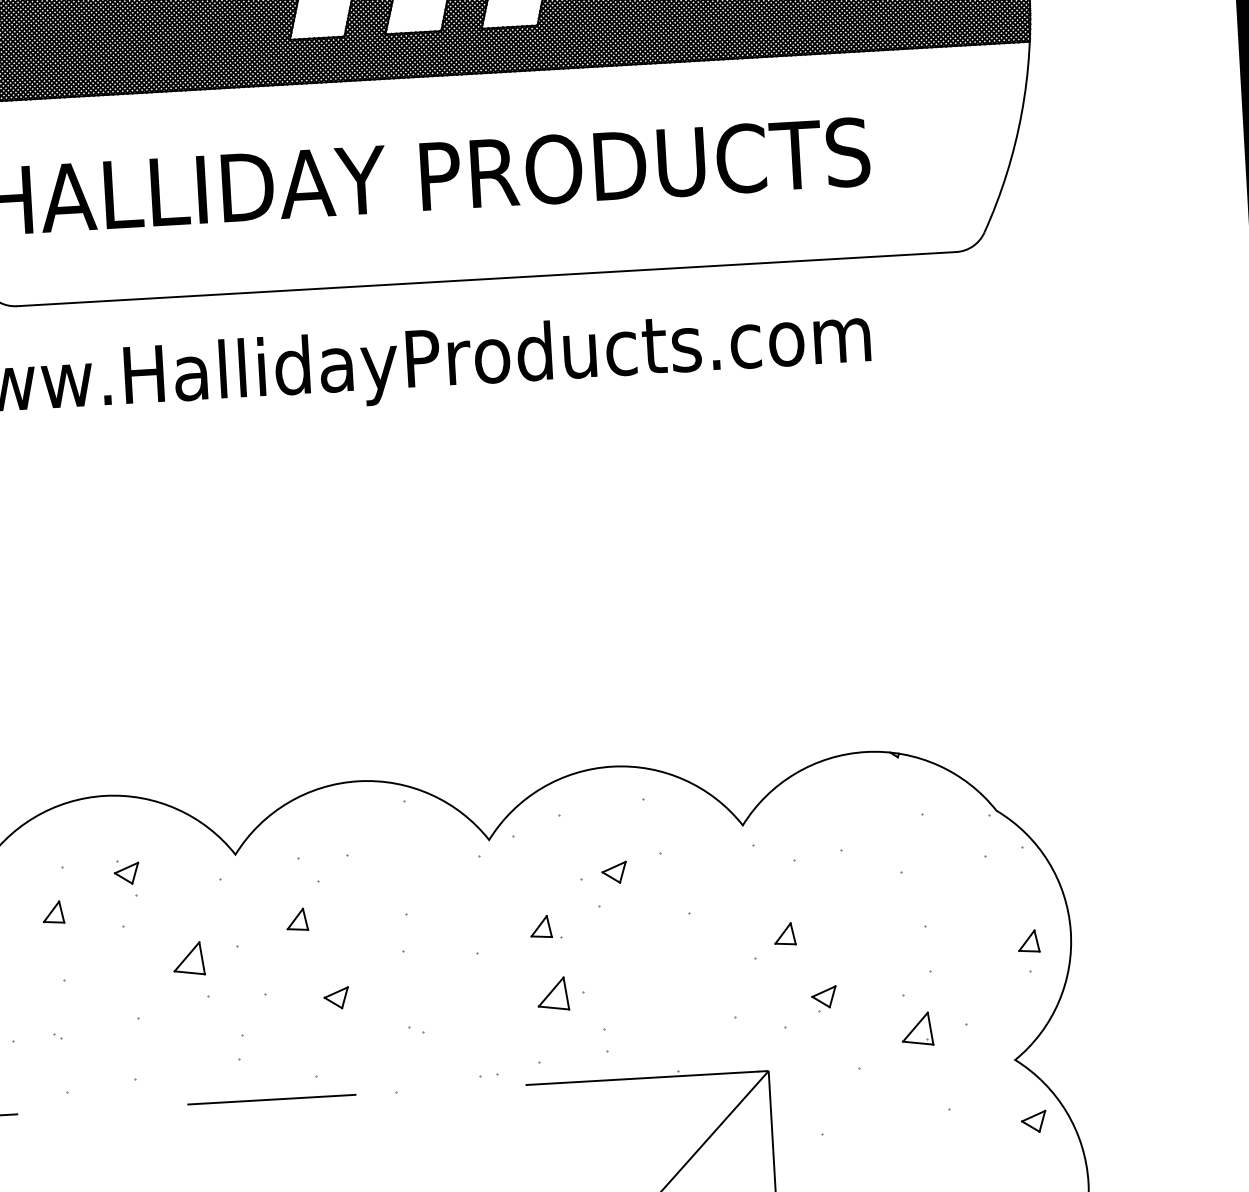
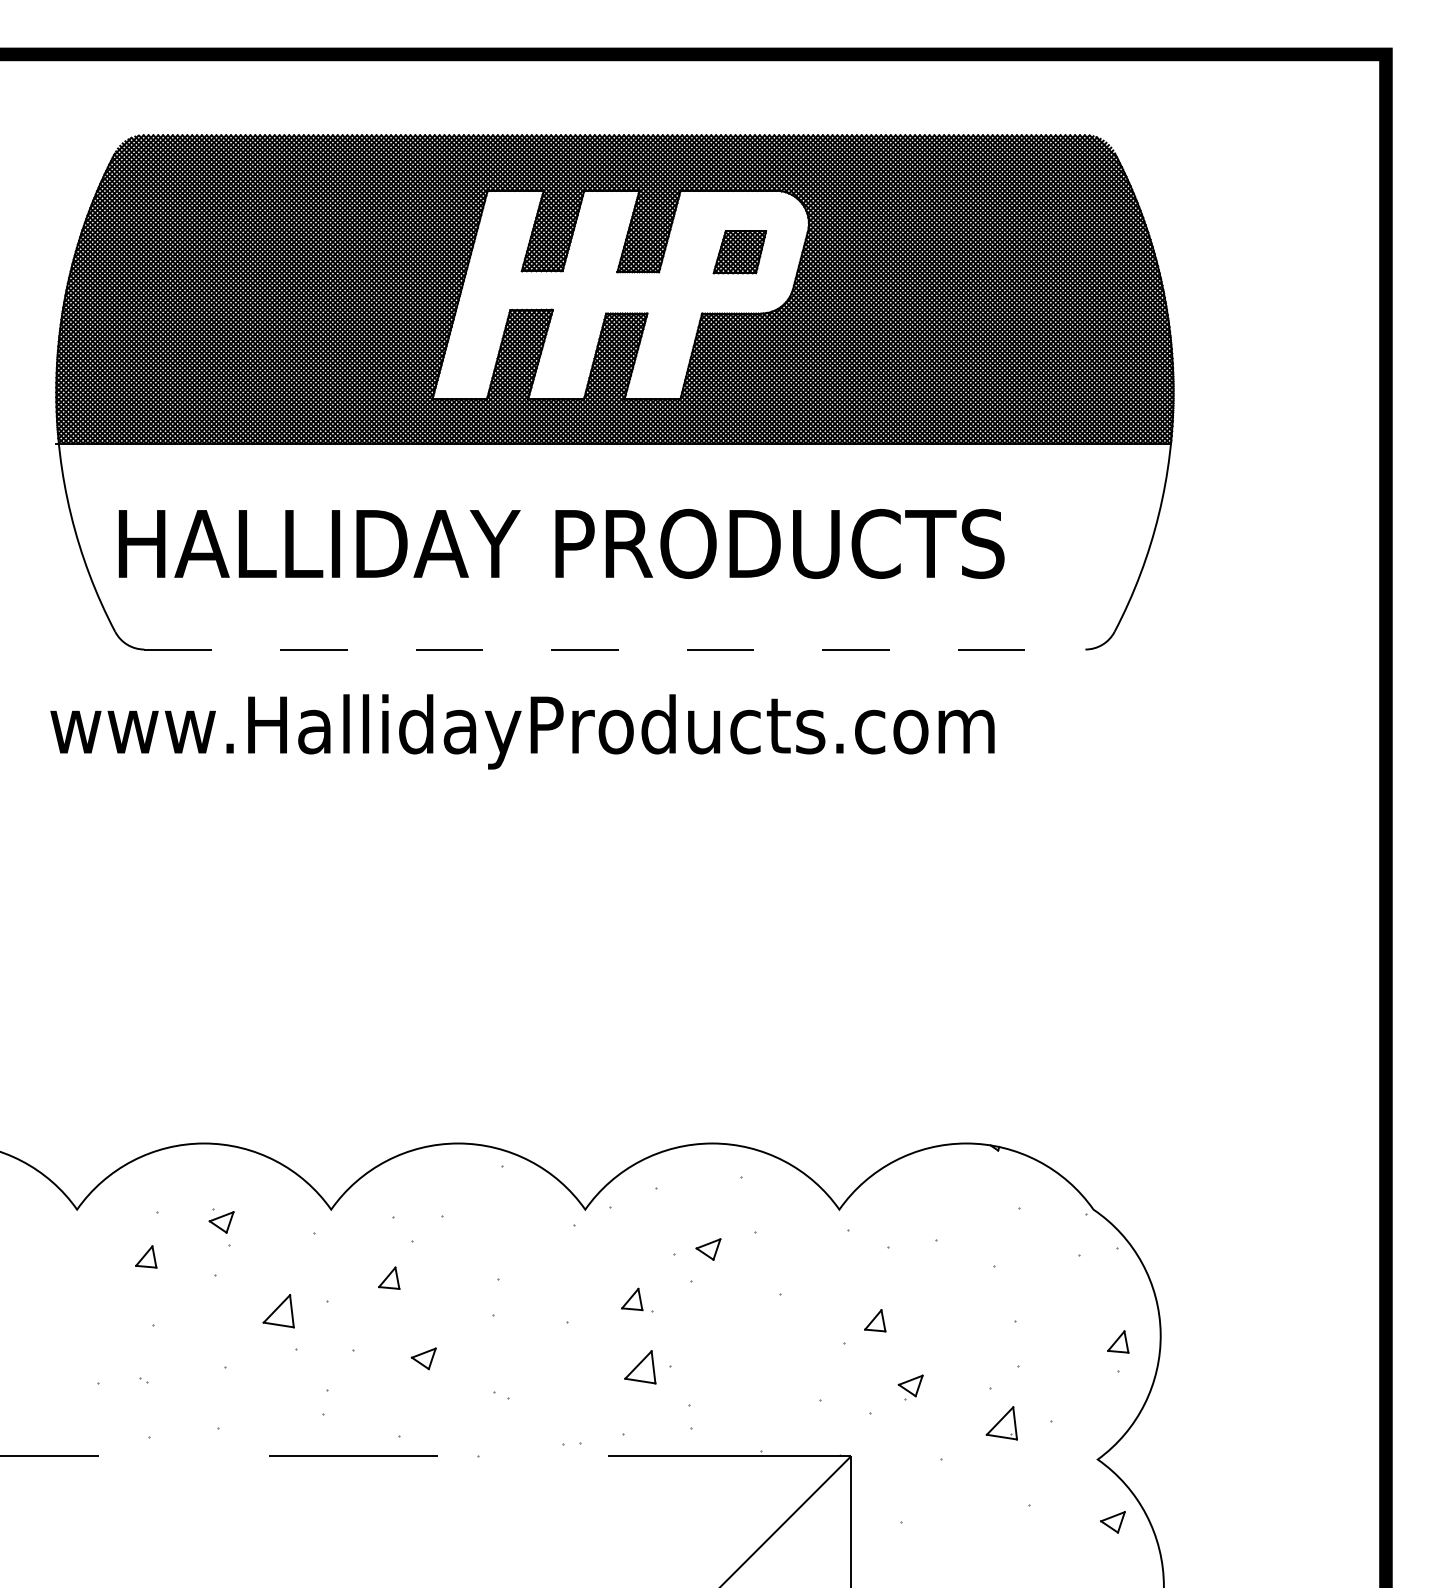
line: (487, 279) -> (615, 649), solid -> dashed

